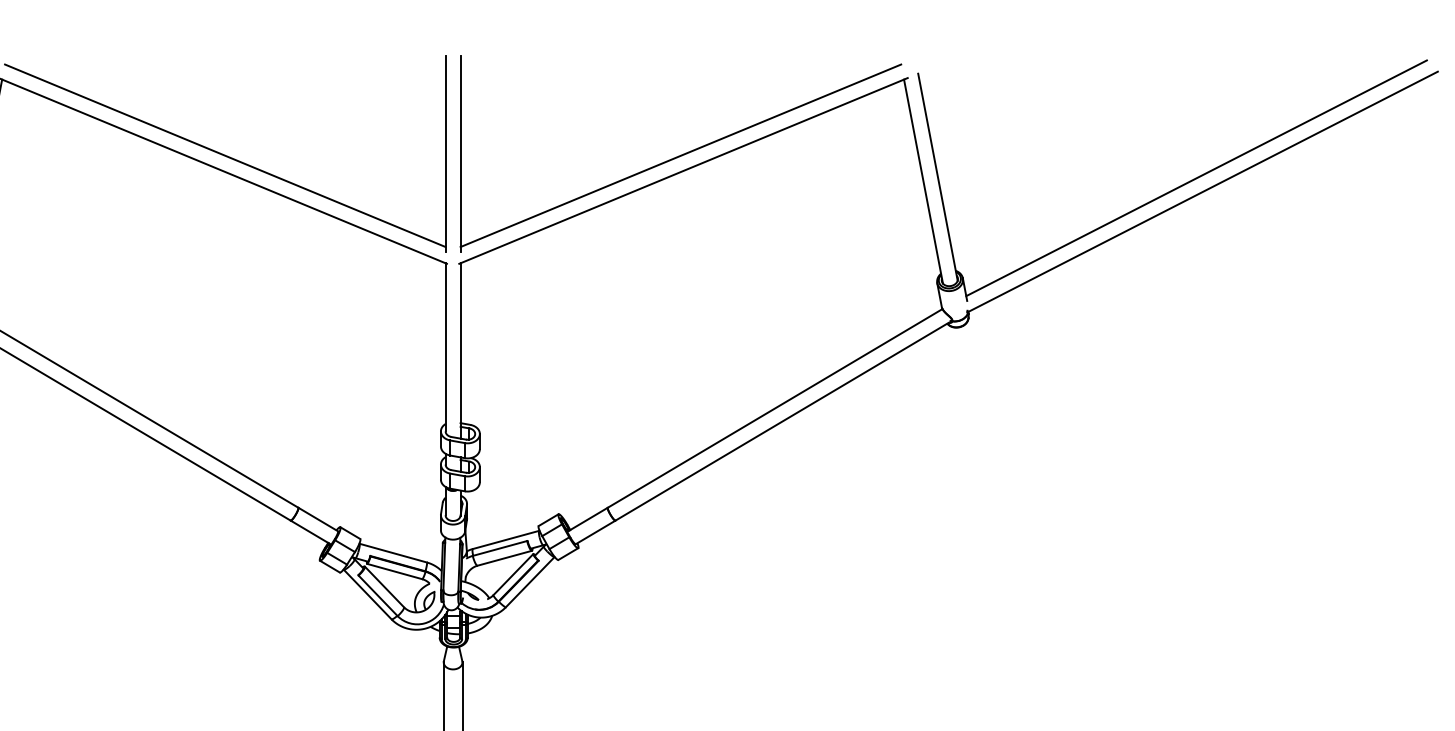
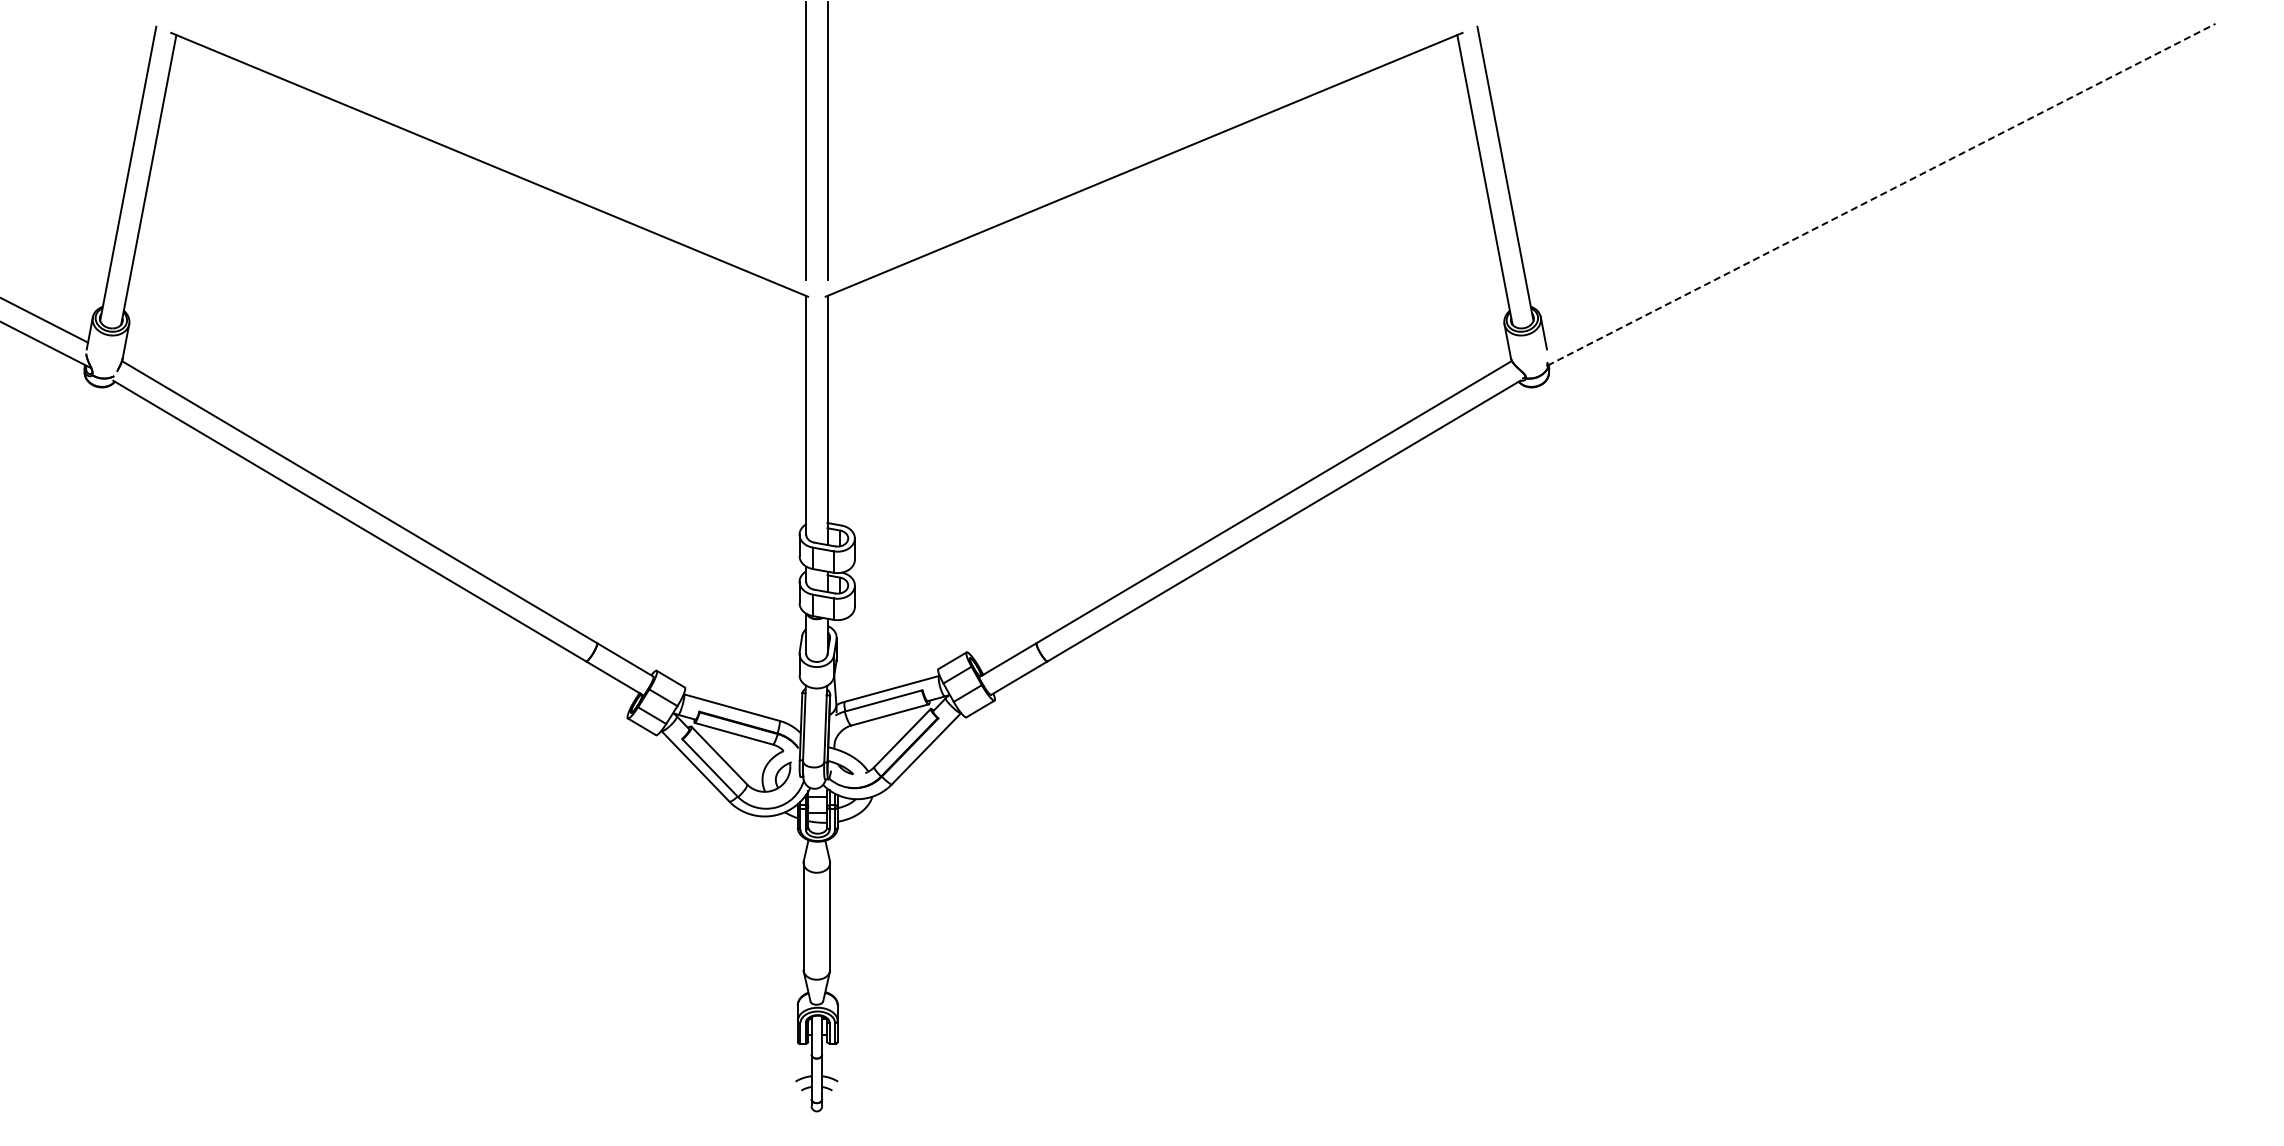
line: (225, 155) -> (493, 142), removed
line: (680, 155) -> (1140, 142), removed
line: (1196, 177) -> (1872, 174), removed
line: (1202, 191) -> (1881, 194), solid -> dashed

